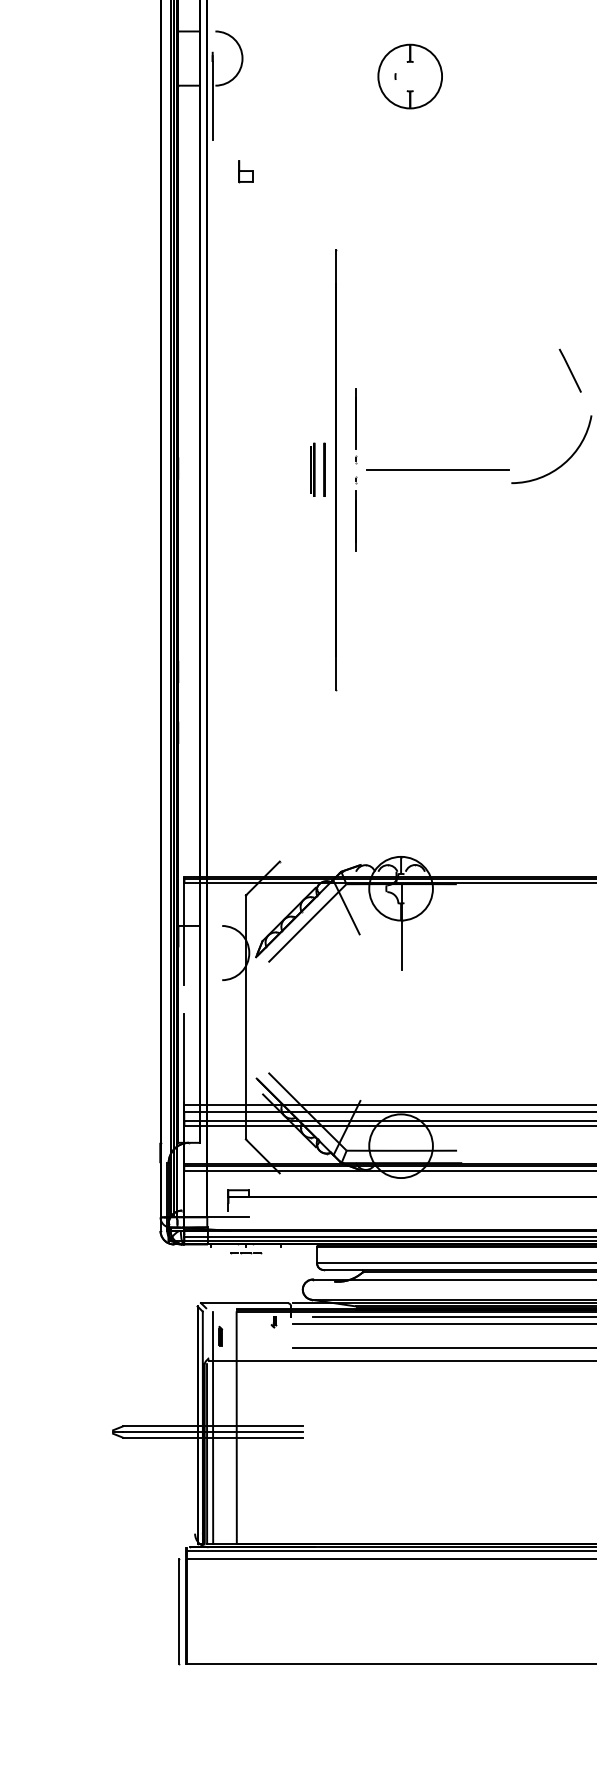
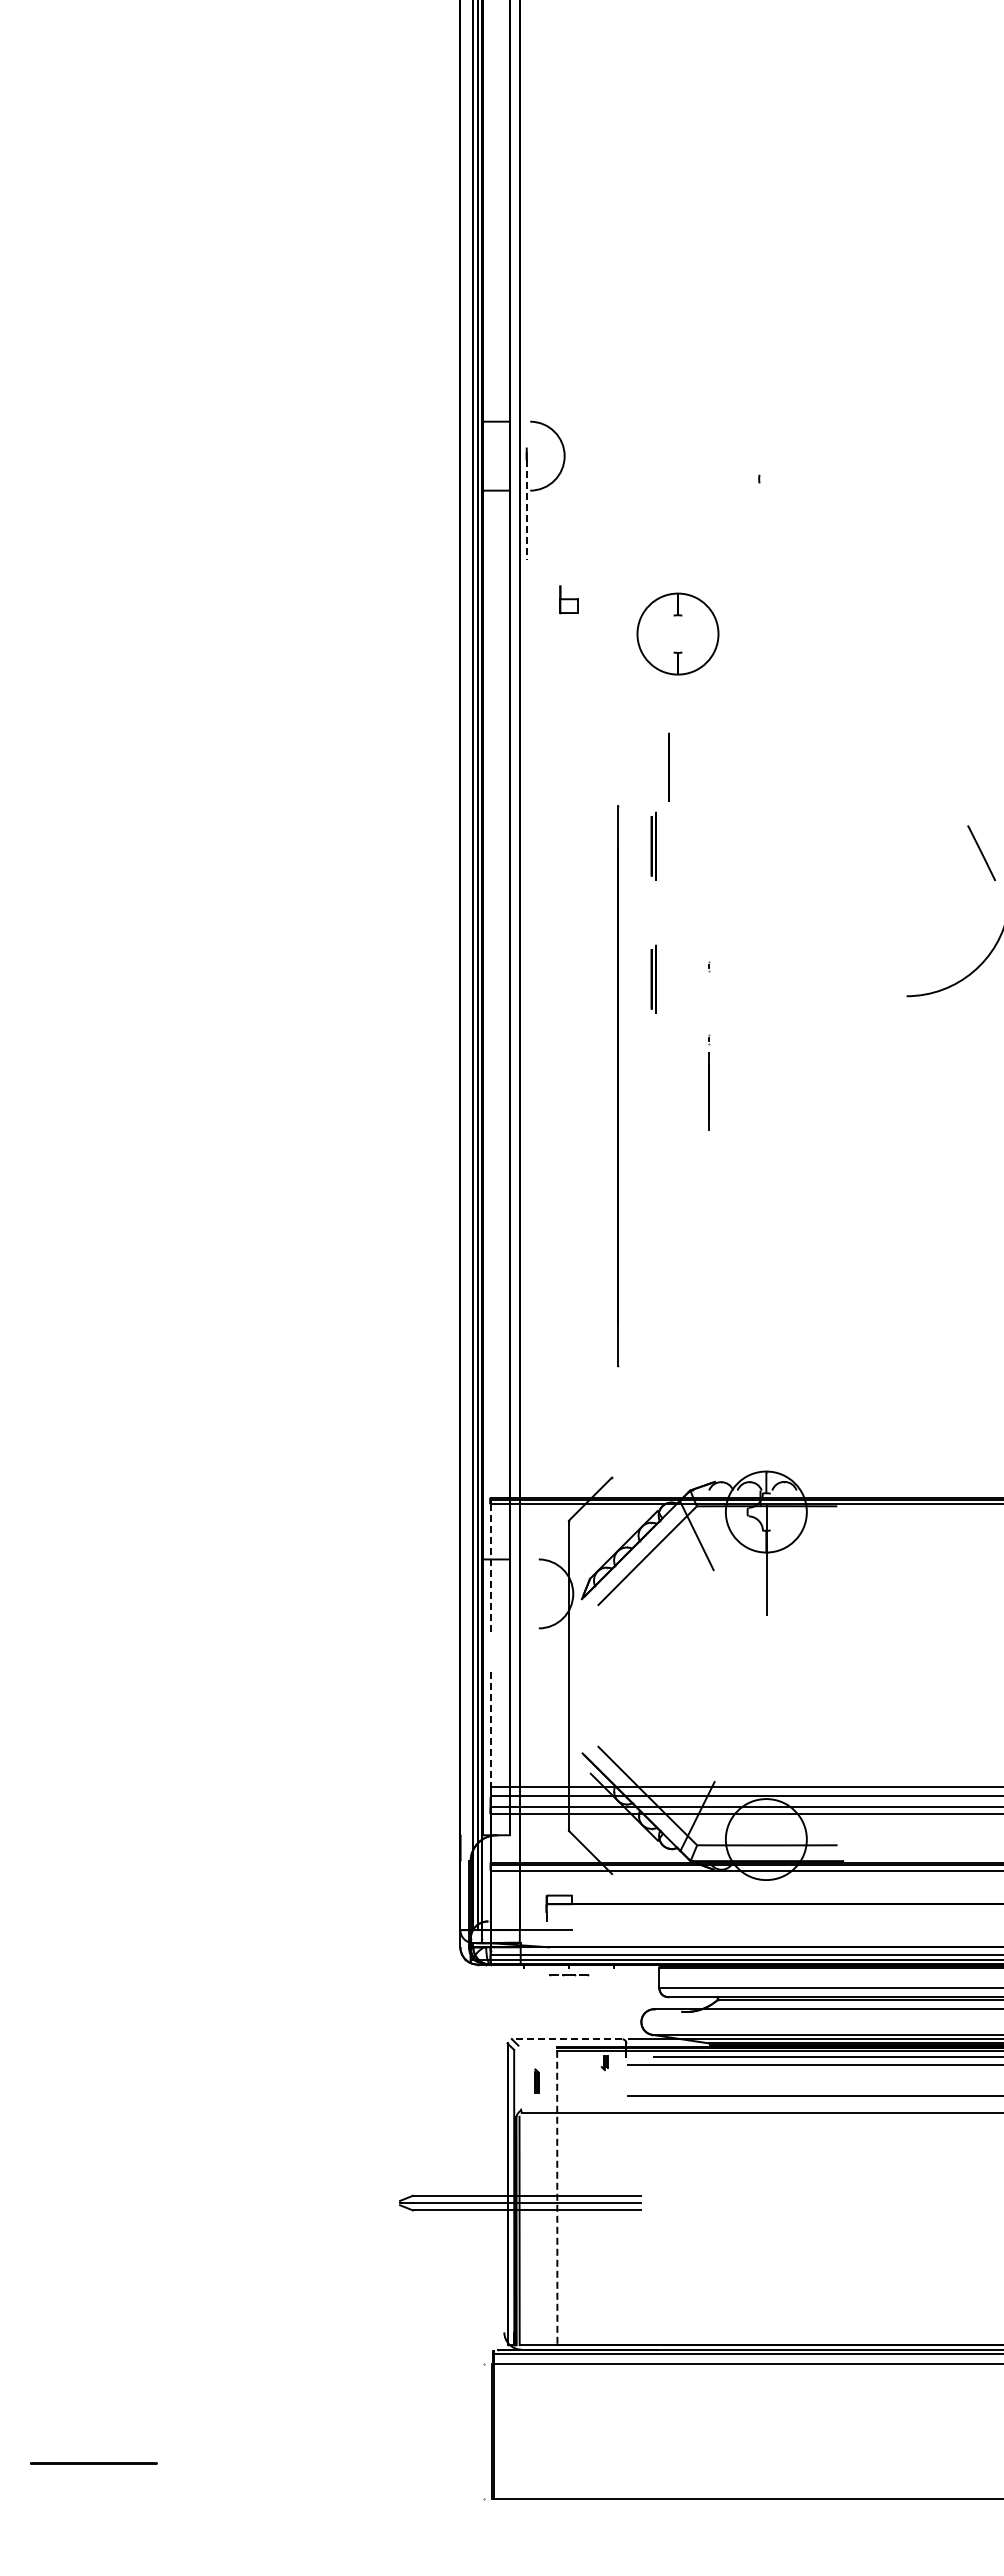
part: (409, 76) -> (677, 633), moved
line: (212, 101) -> (526, 510), solid -> dashed
part: (312, 364) -> (653, 845), added
line: (355, 418) -> (708, 914), removed
circle: (324, 469) -> (668, 766), moved
line: (336, 470) -> (618, 1086), moved
line: (437, 470) -> (812, 979), removed
line: (356, 514) -> (709, 1082), moved
line: (184, 933) -> (490, 1569), solid -> dashed
line: (184, 1059) -> (490, 1729), solid -> dashed
line: (243, 1303) -> (566, 2039), solid -> dashed
line: (213, 1427) -> (527, 2197), removed
line: (236, 1428) -> (557, 2198), solid -> dashed
line: (178, 1611) -> (483, 2431), removed

